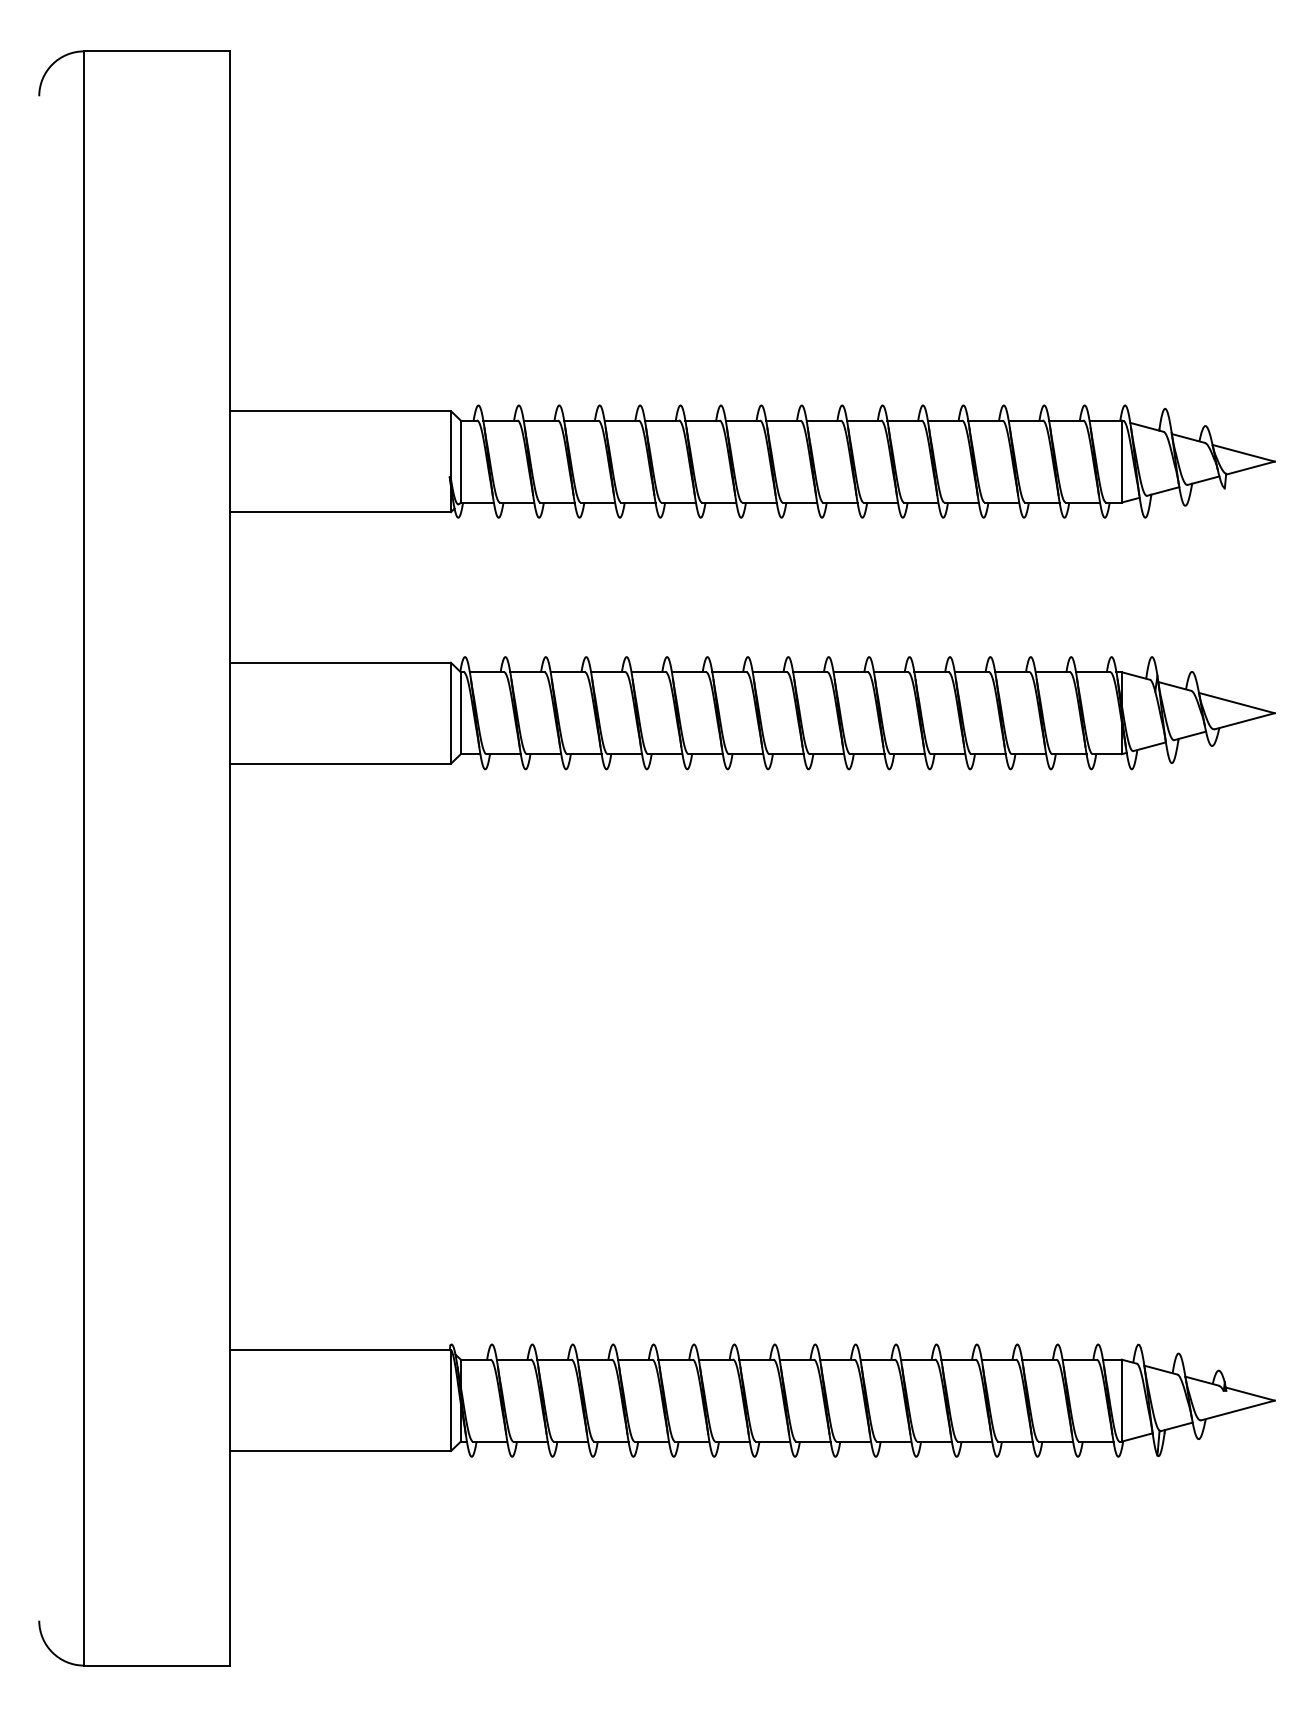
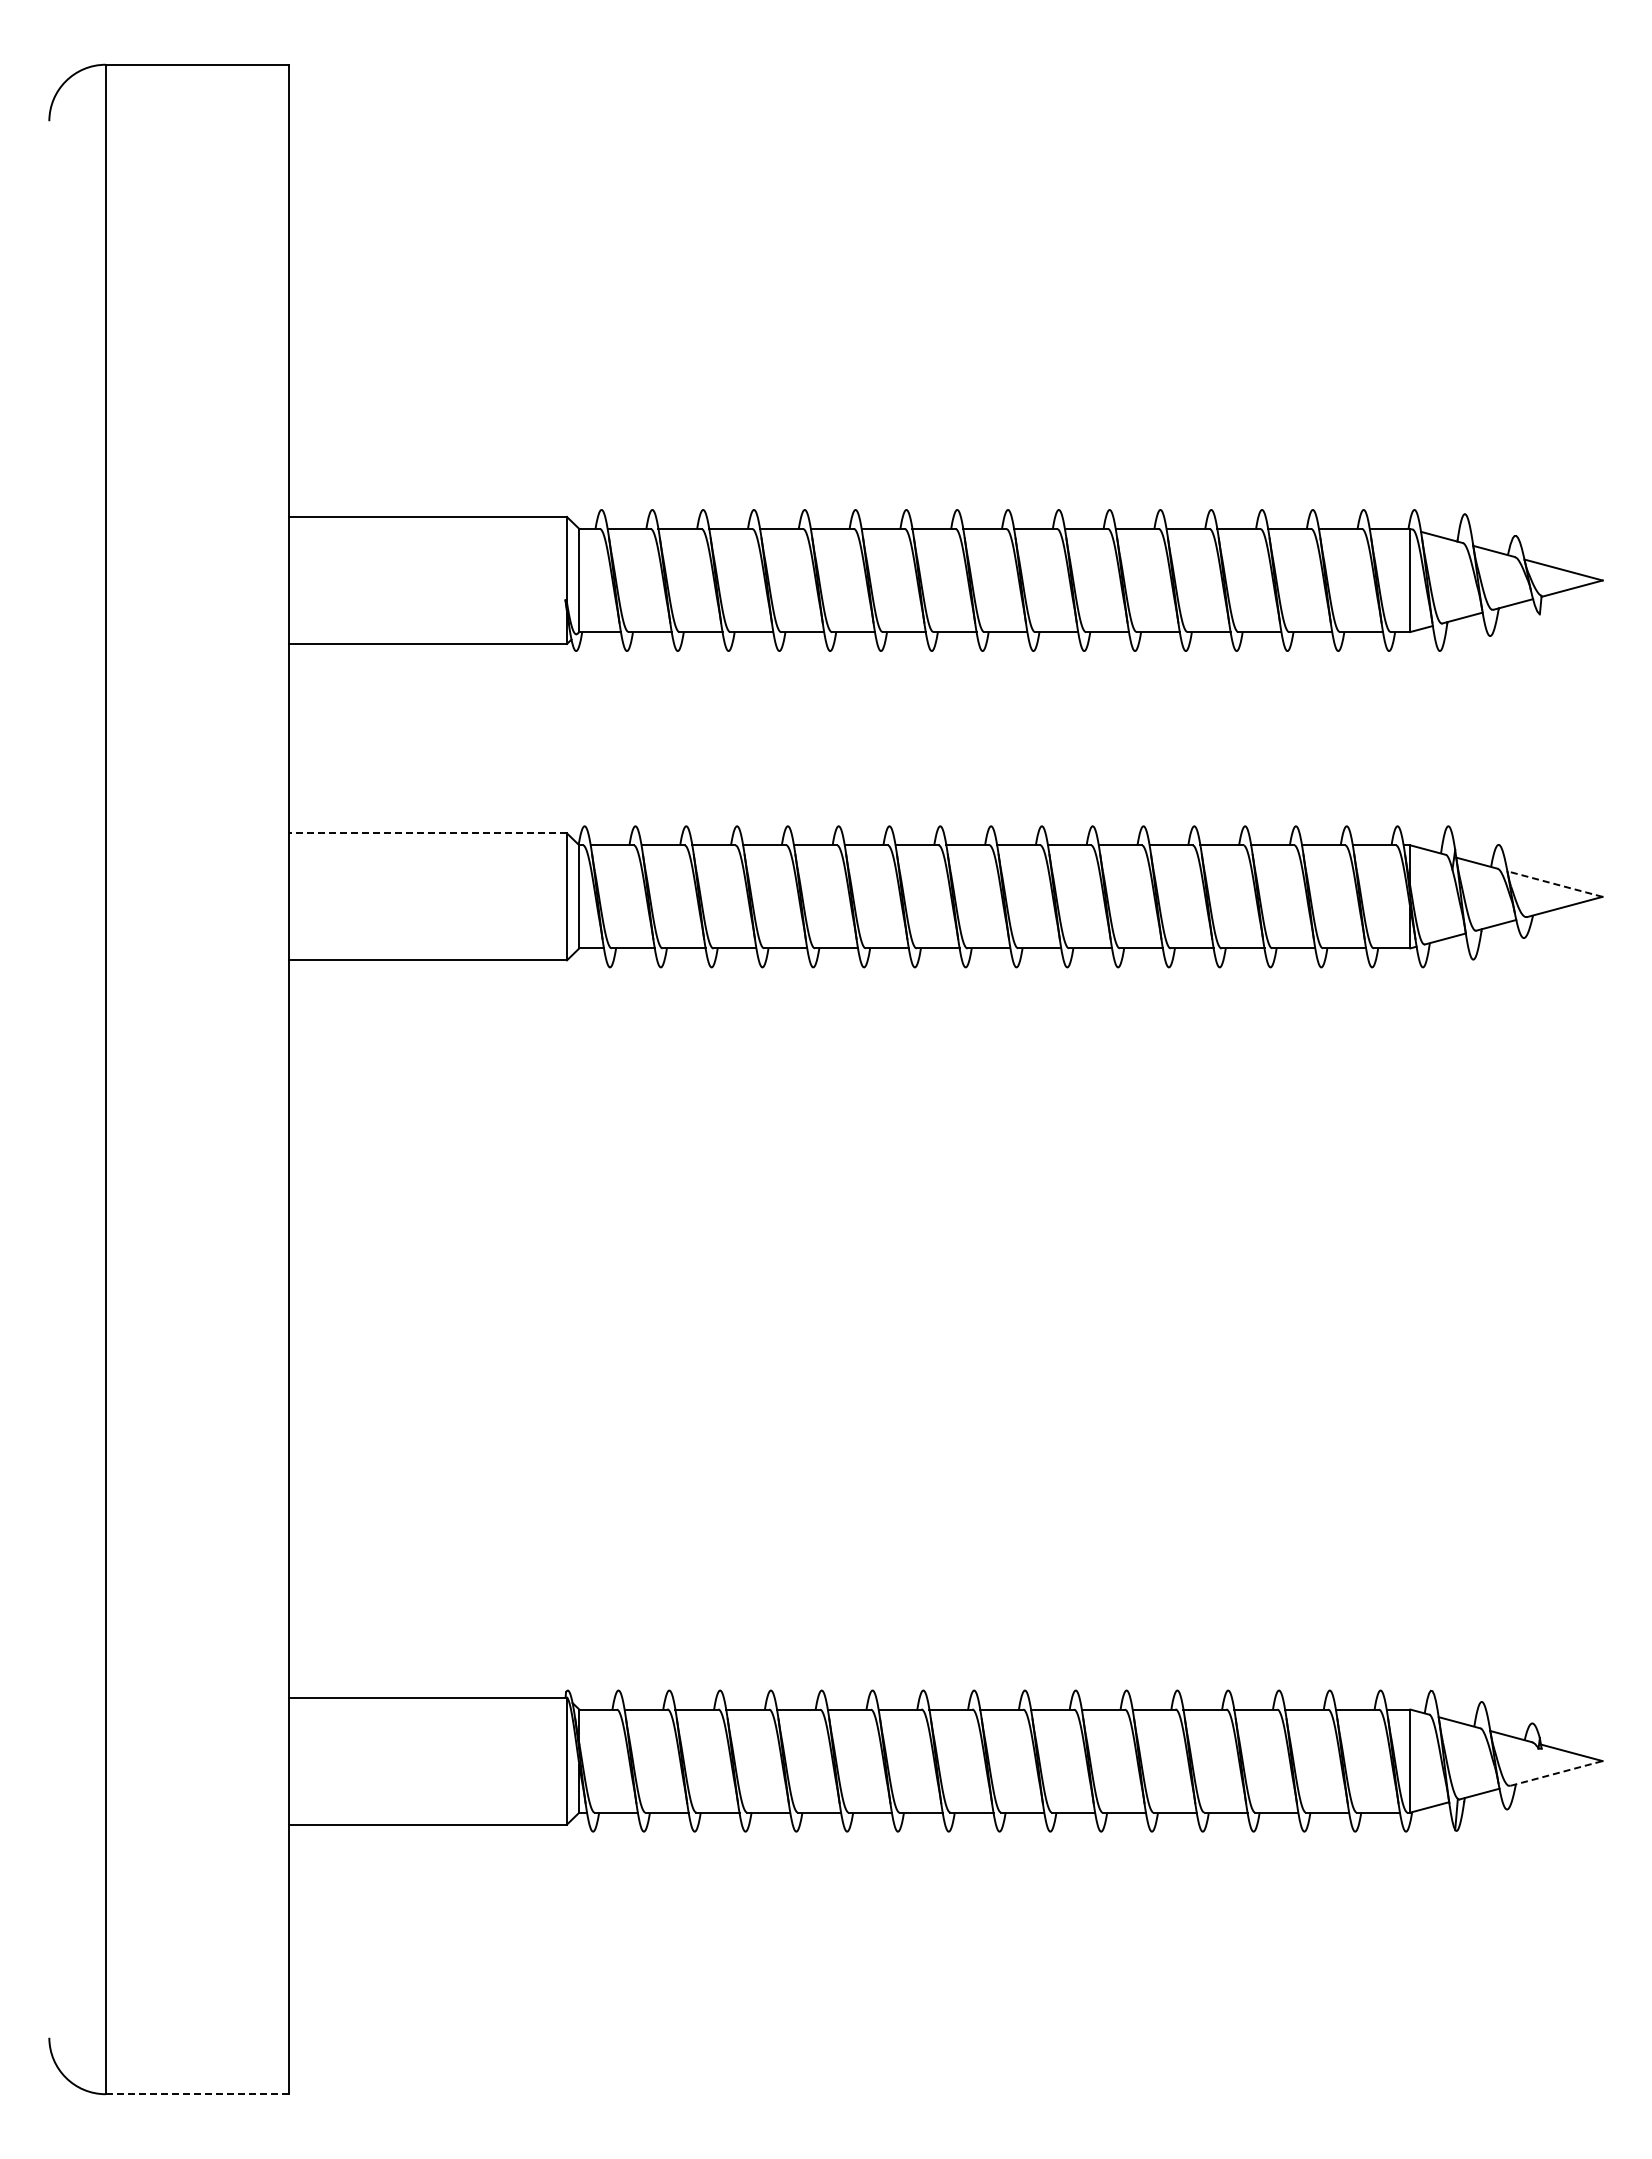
line: (340, 662) -> (428, 833), solid -> dashed
line: (1236, 702) -> (1554, 883), solid -> dashed
line: (1238, 1410) -> (1556, 1773), solid -> dashed
line: (157, 1665) -> (197, 2094), solid -> dashed

